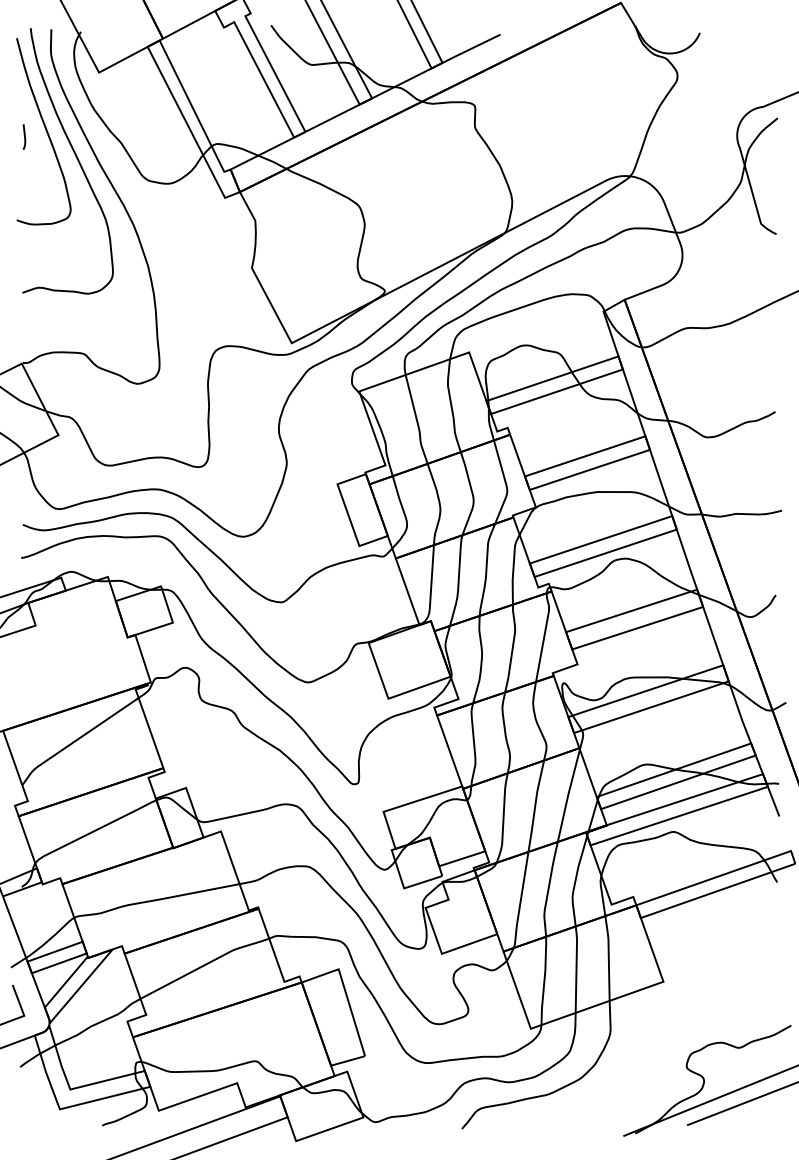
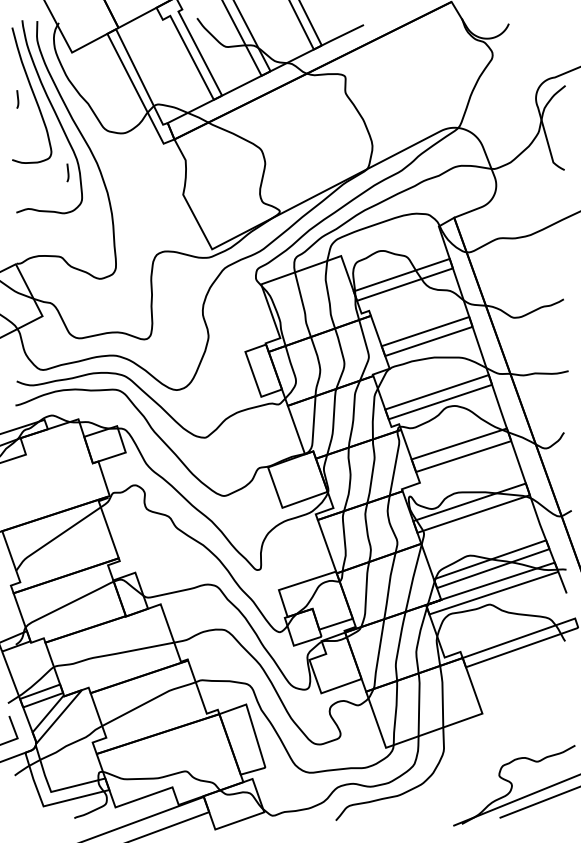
curve: (93, 237) -> (68, 172), added

